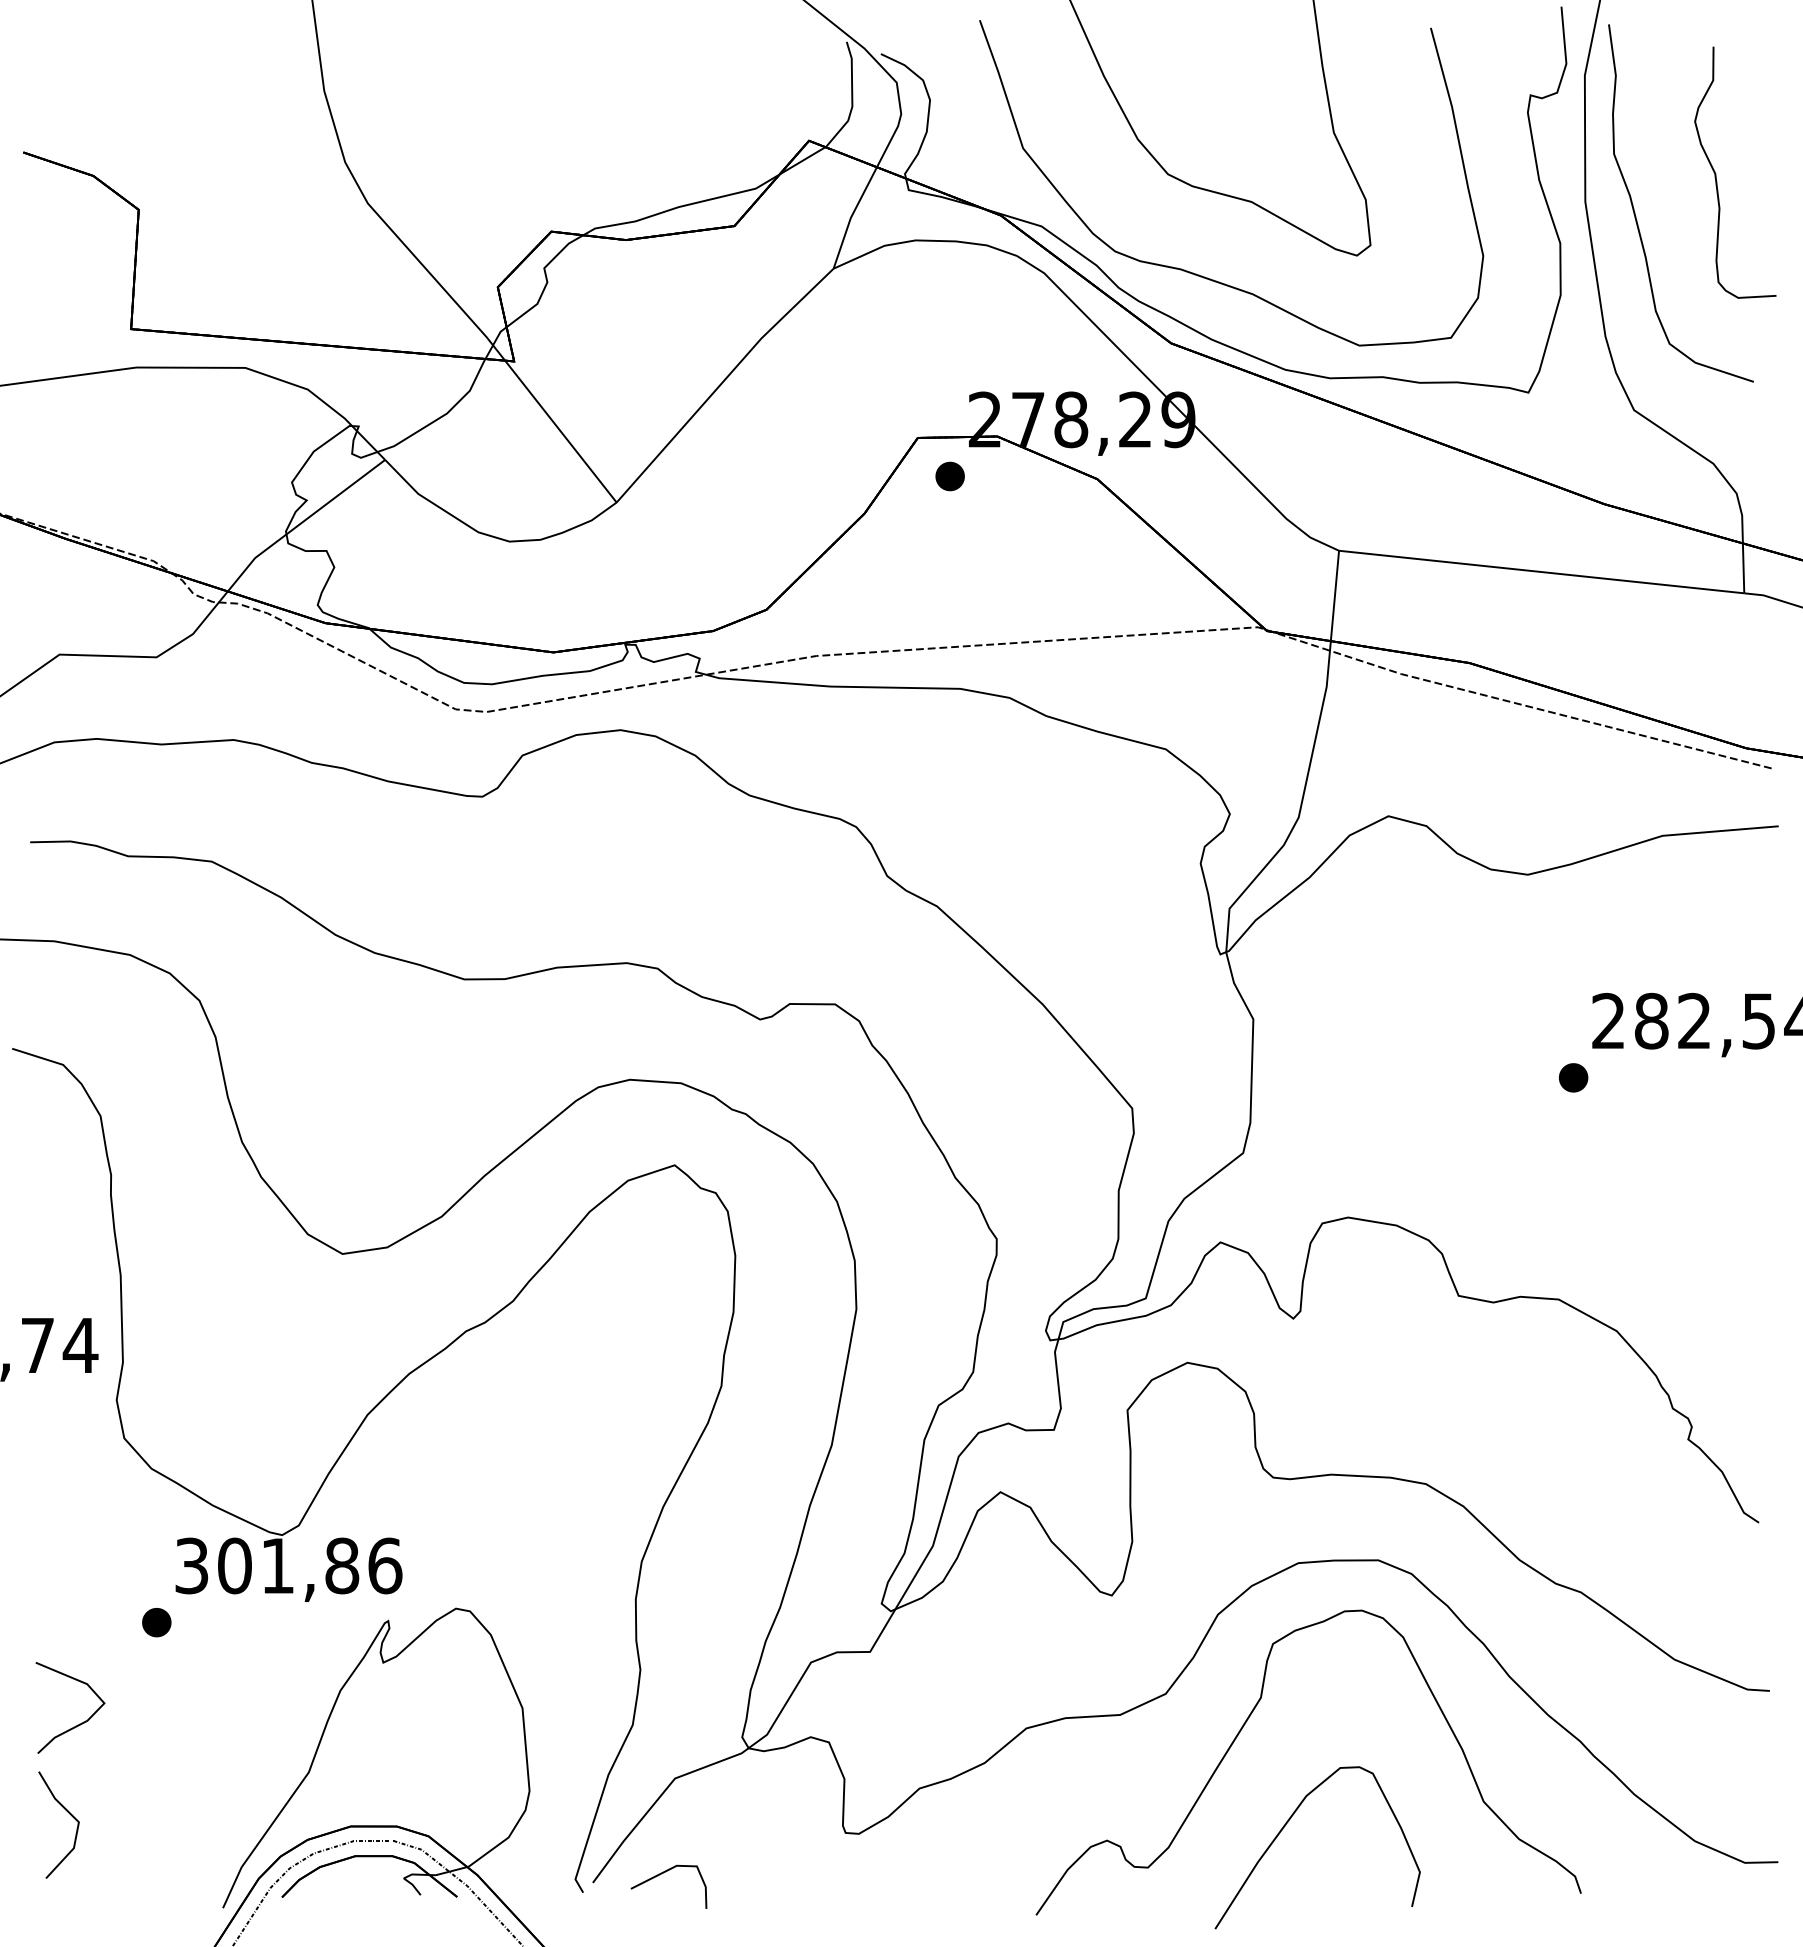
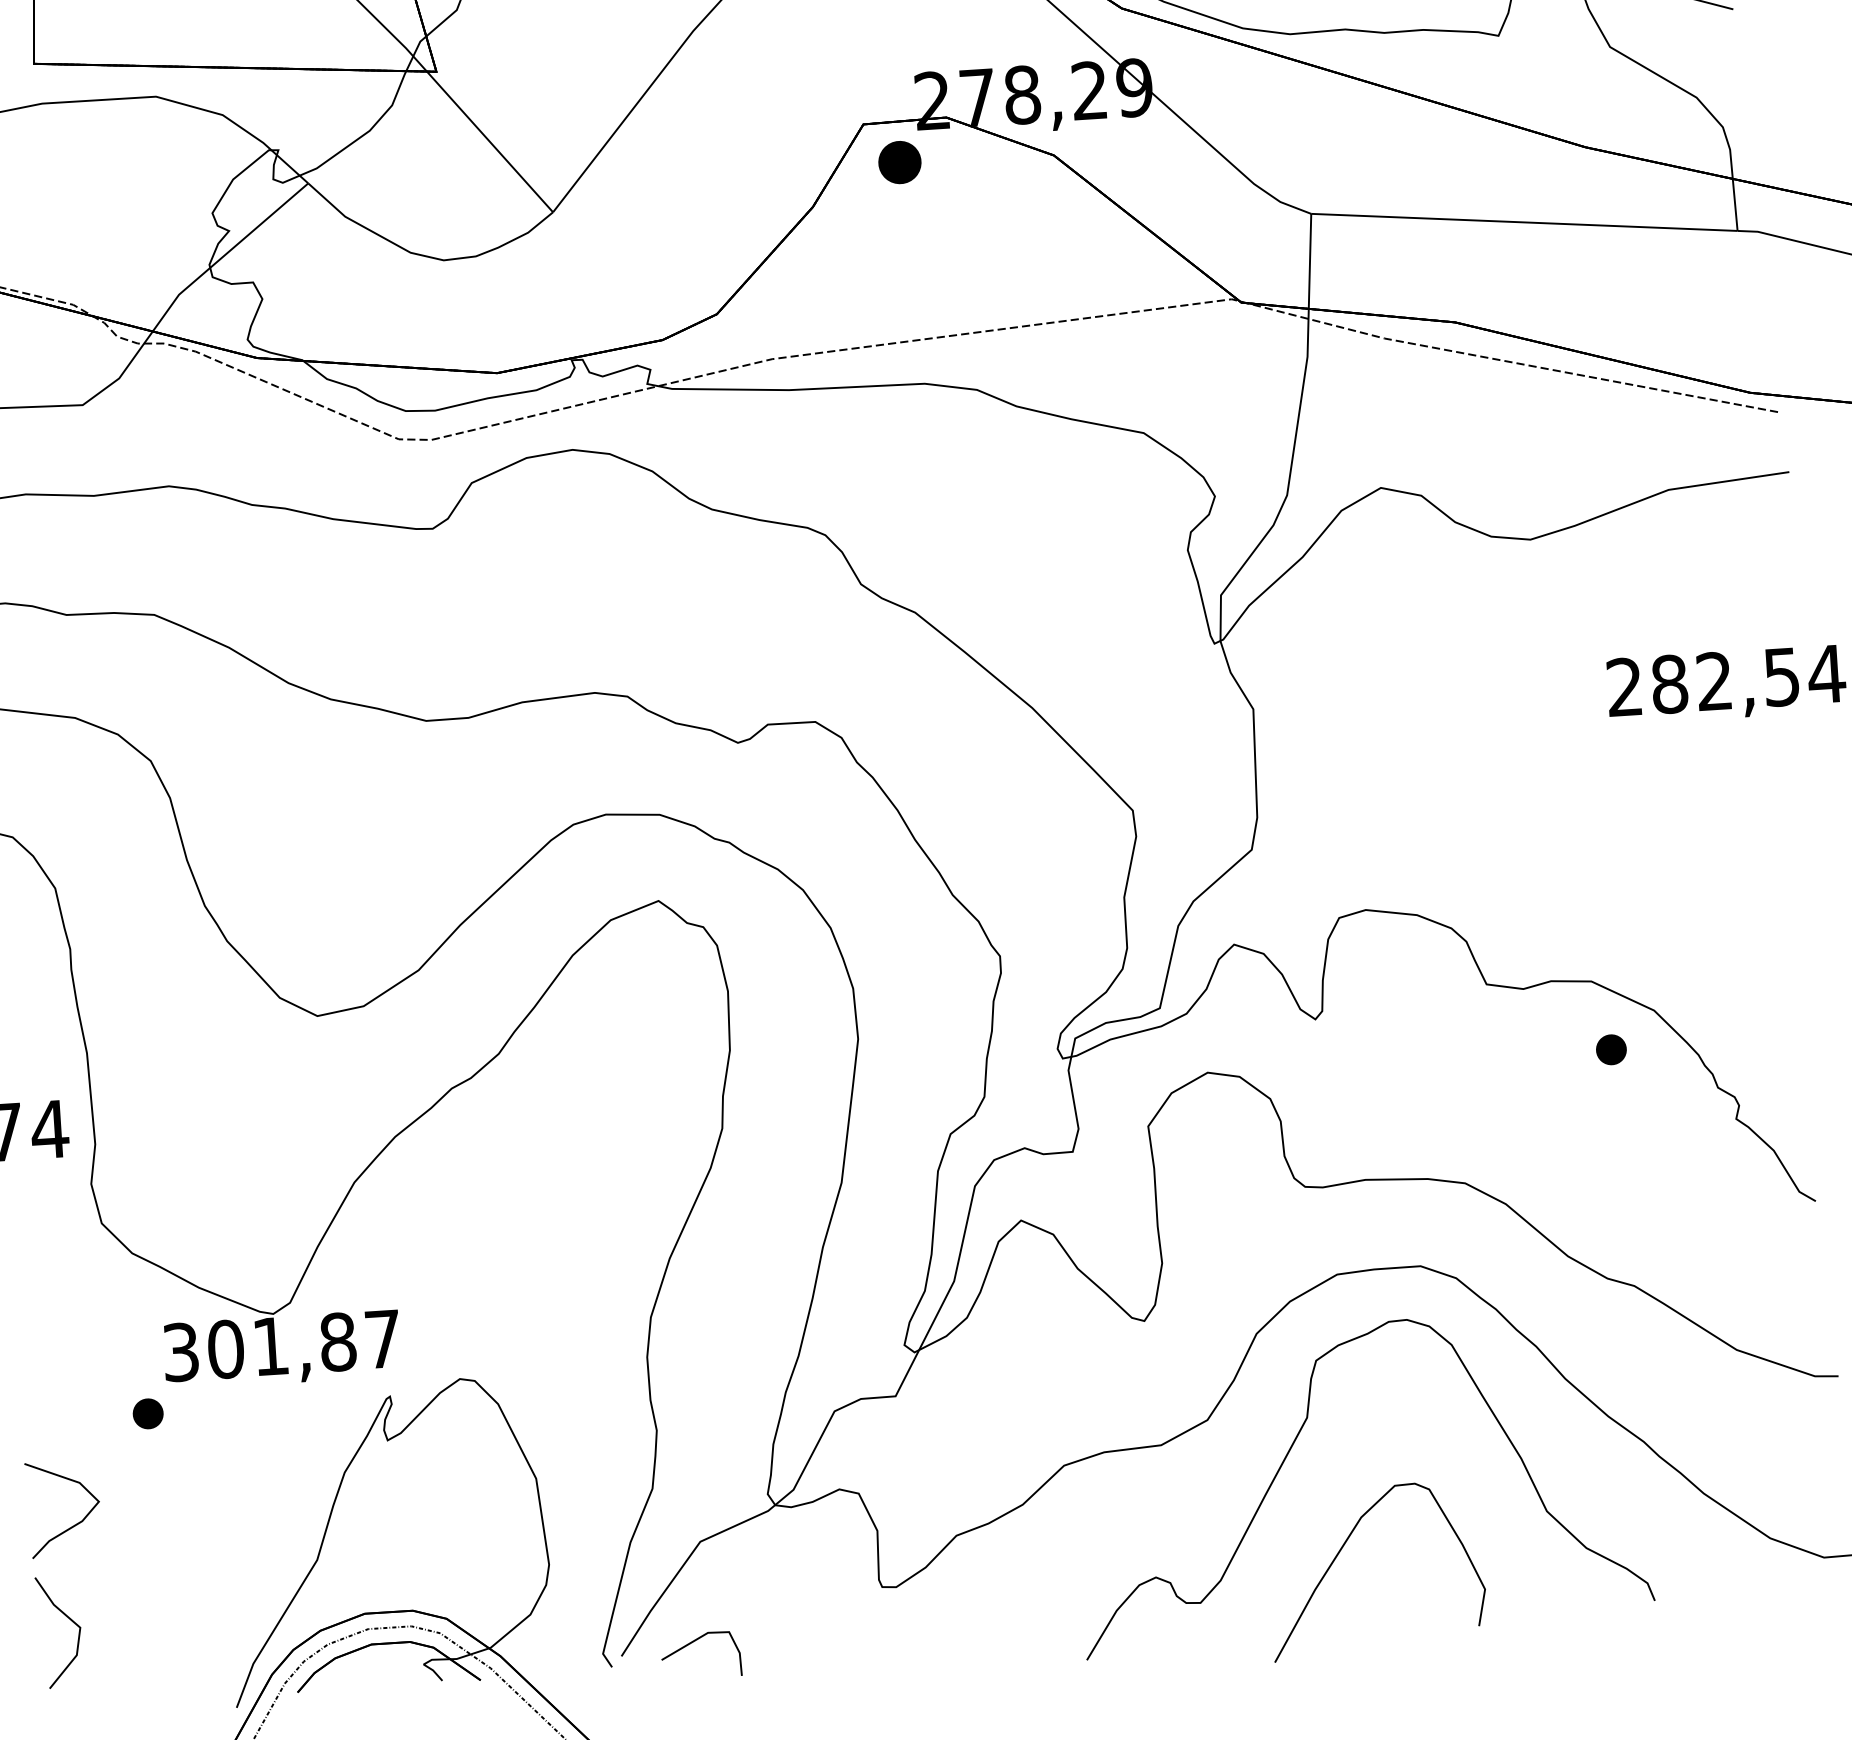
part: (949, 476) -> (899, 162), size x1.4
part: (1573, 1077) -> (1611, 1049), moved
text: (385, 1565) -> (383, 1338), 301,86 -> 301,87

